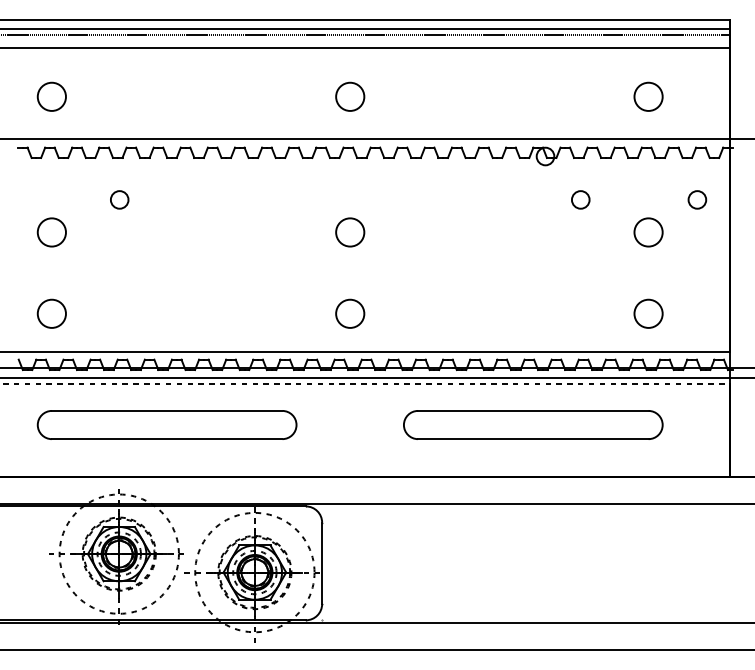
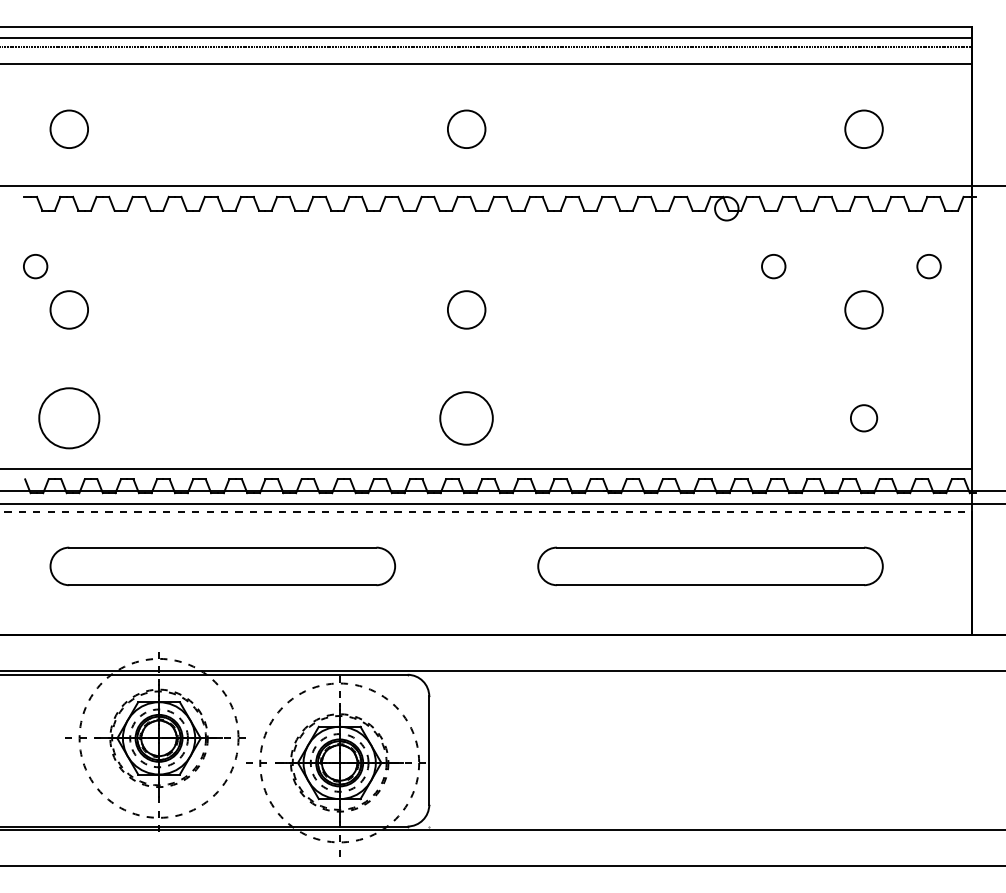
circle: (119, 199) -> (35, 266), moved
circle: (52, 313) -> (69, 418), size x1.6
circle: (350, 313) -> (466, 417), size x1.4
circle: (648, 313) -> (863, 418), size x0.7

